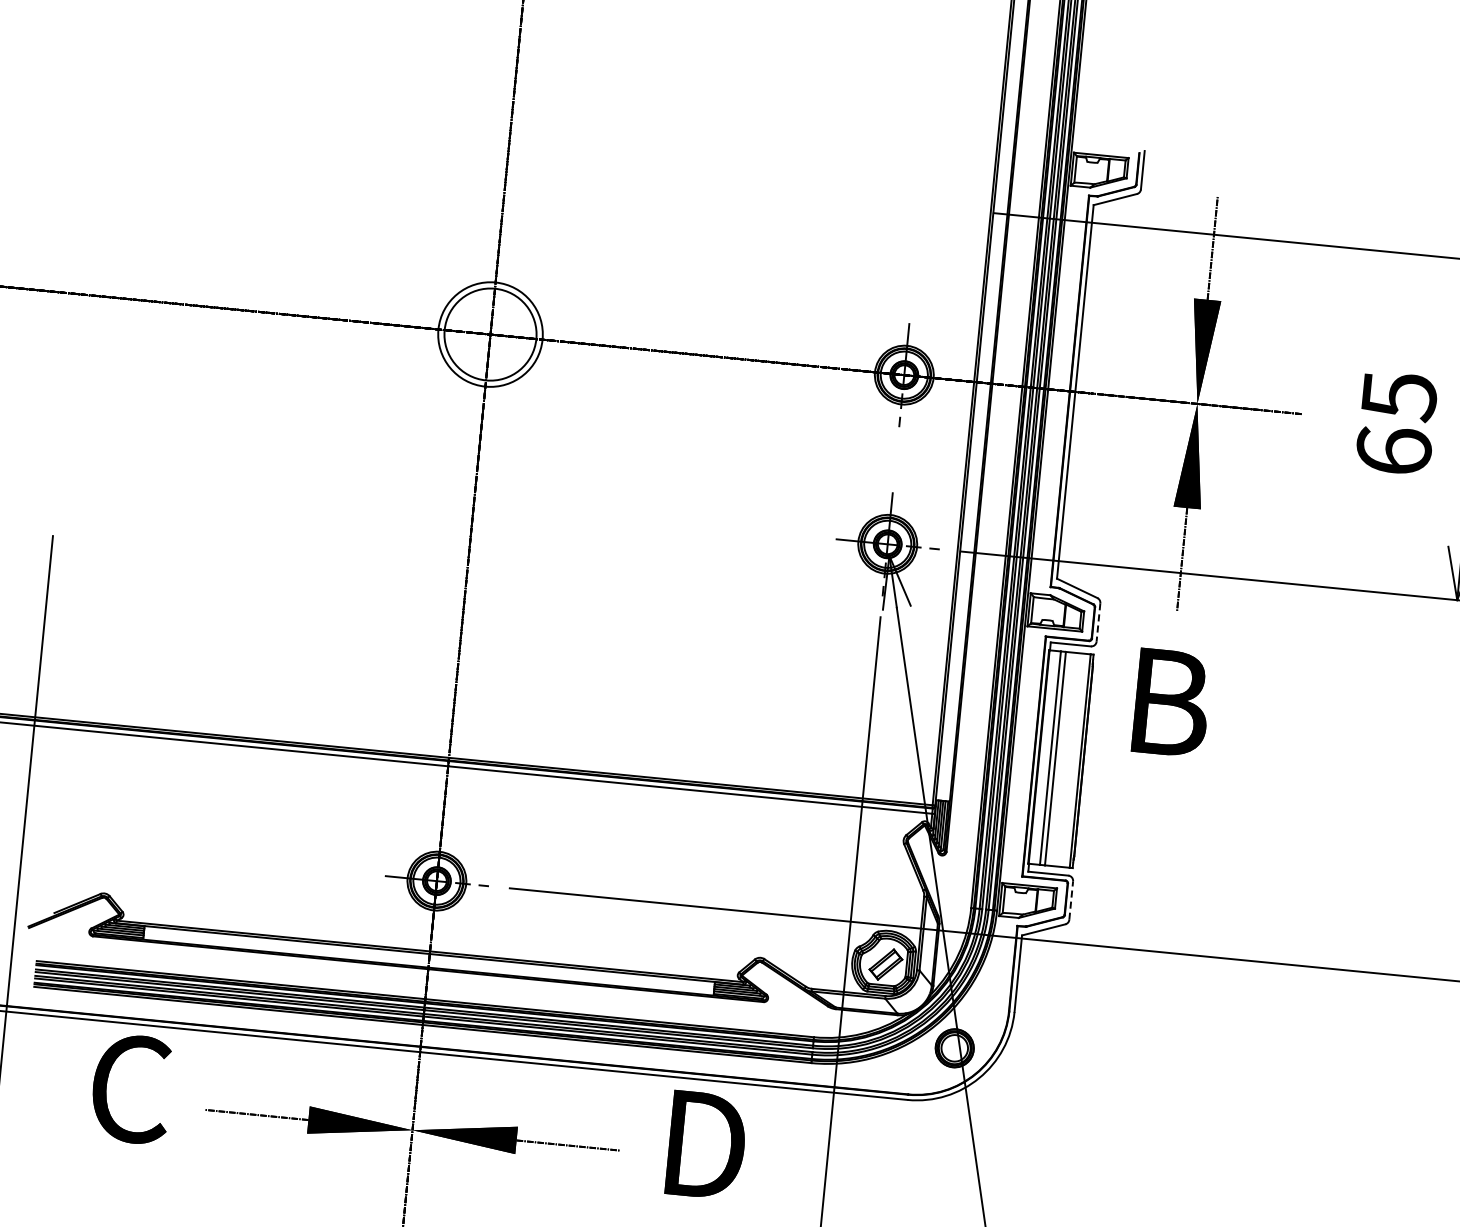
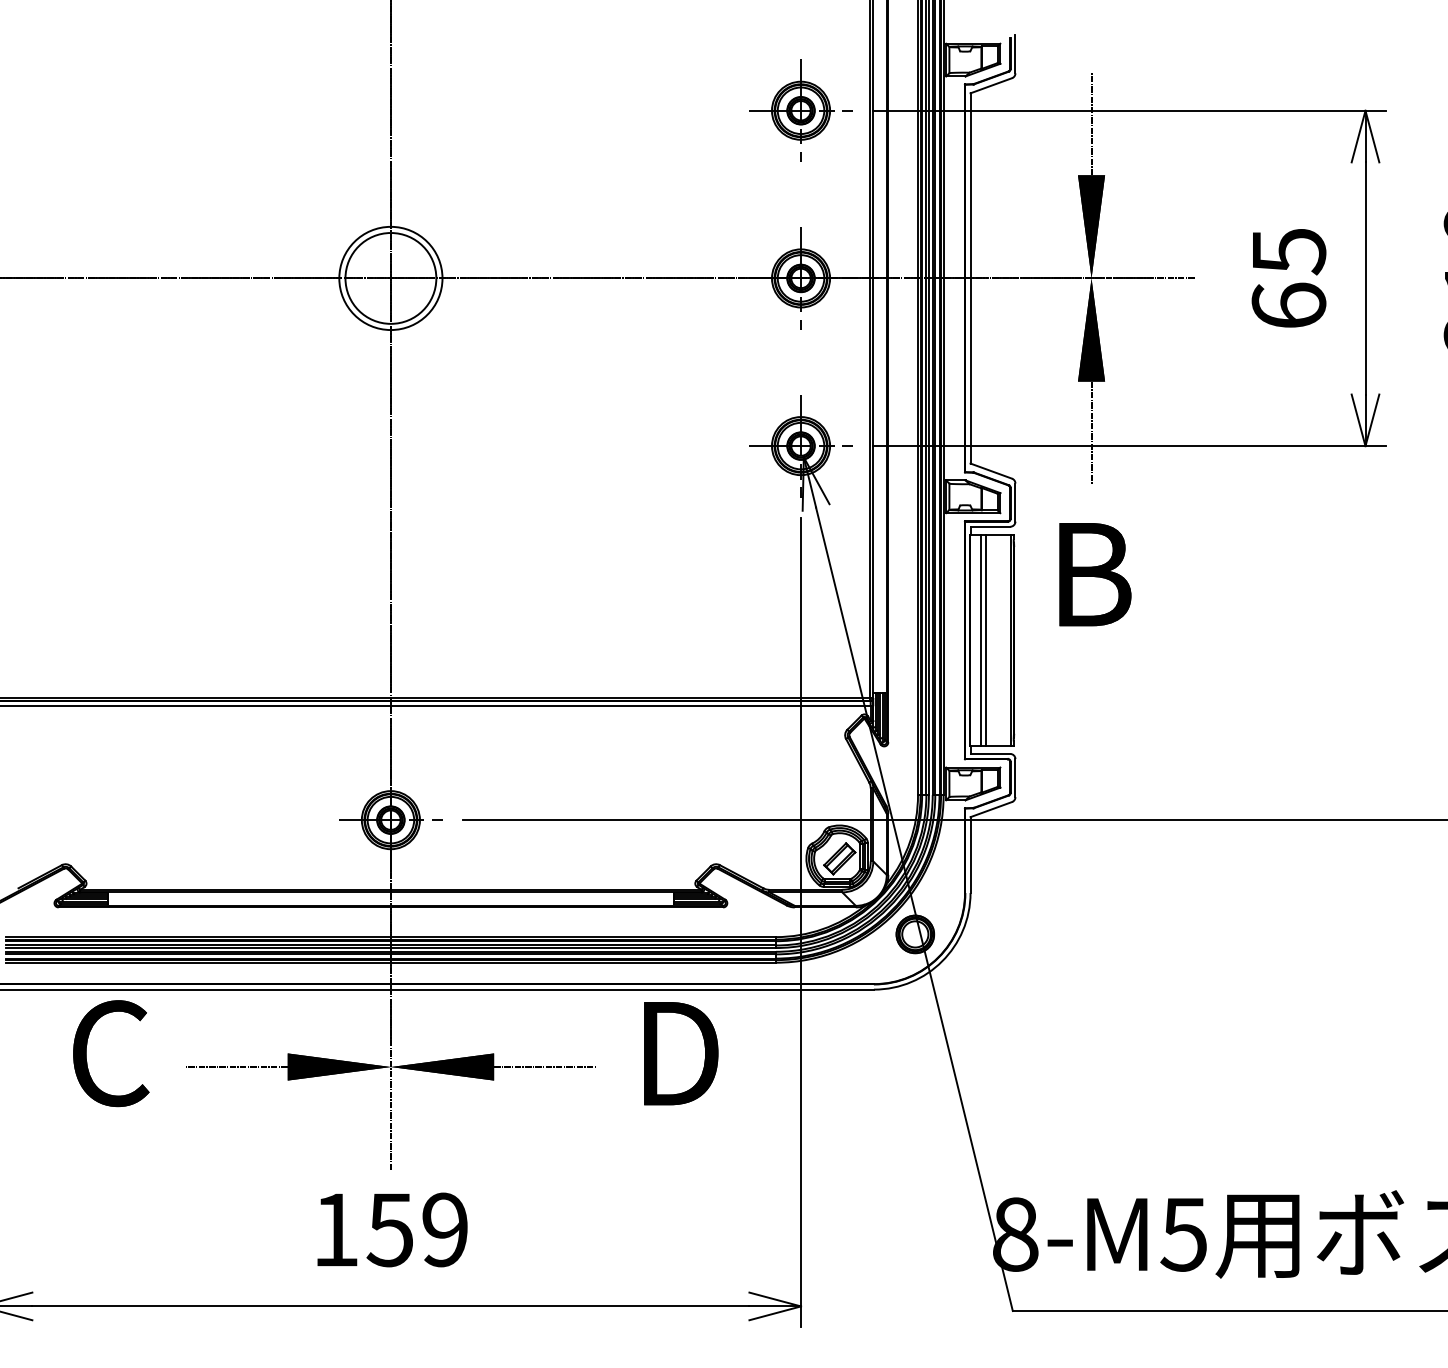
part: (920, 205) -> (800, 110), added
line: (1098, 623) -> (1015, 503), dashed -> solid
line: (1071, 899) -> (1015, 777), dashed -> solid

